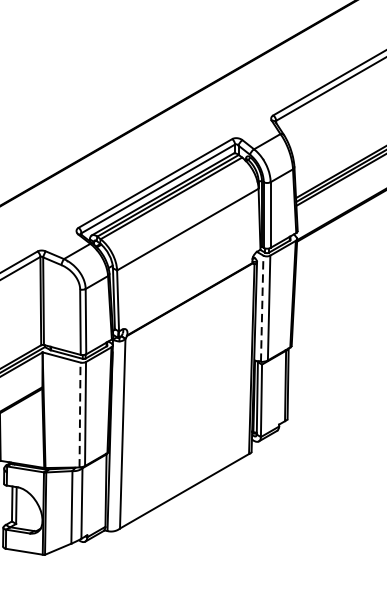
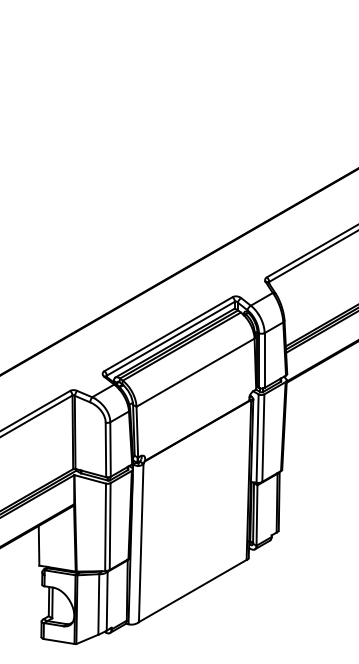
line: (262, 308) -> (257, 438), dashed -> solid
line: (79, 415) -> (105, 527), dashed -> solid

